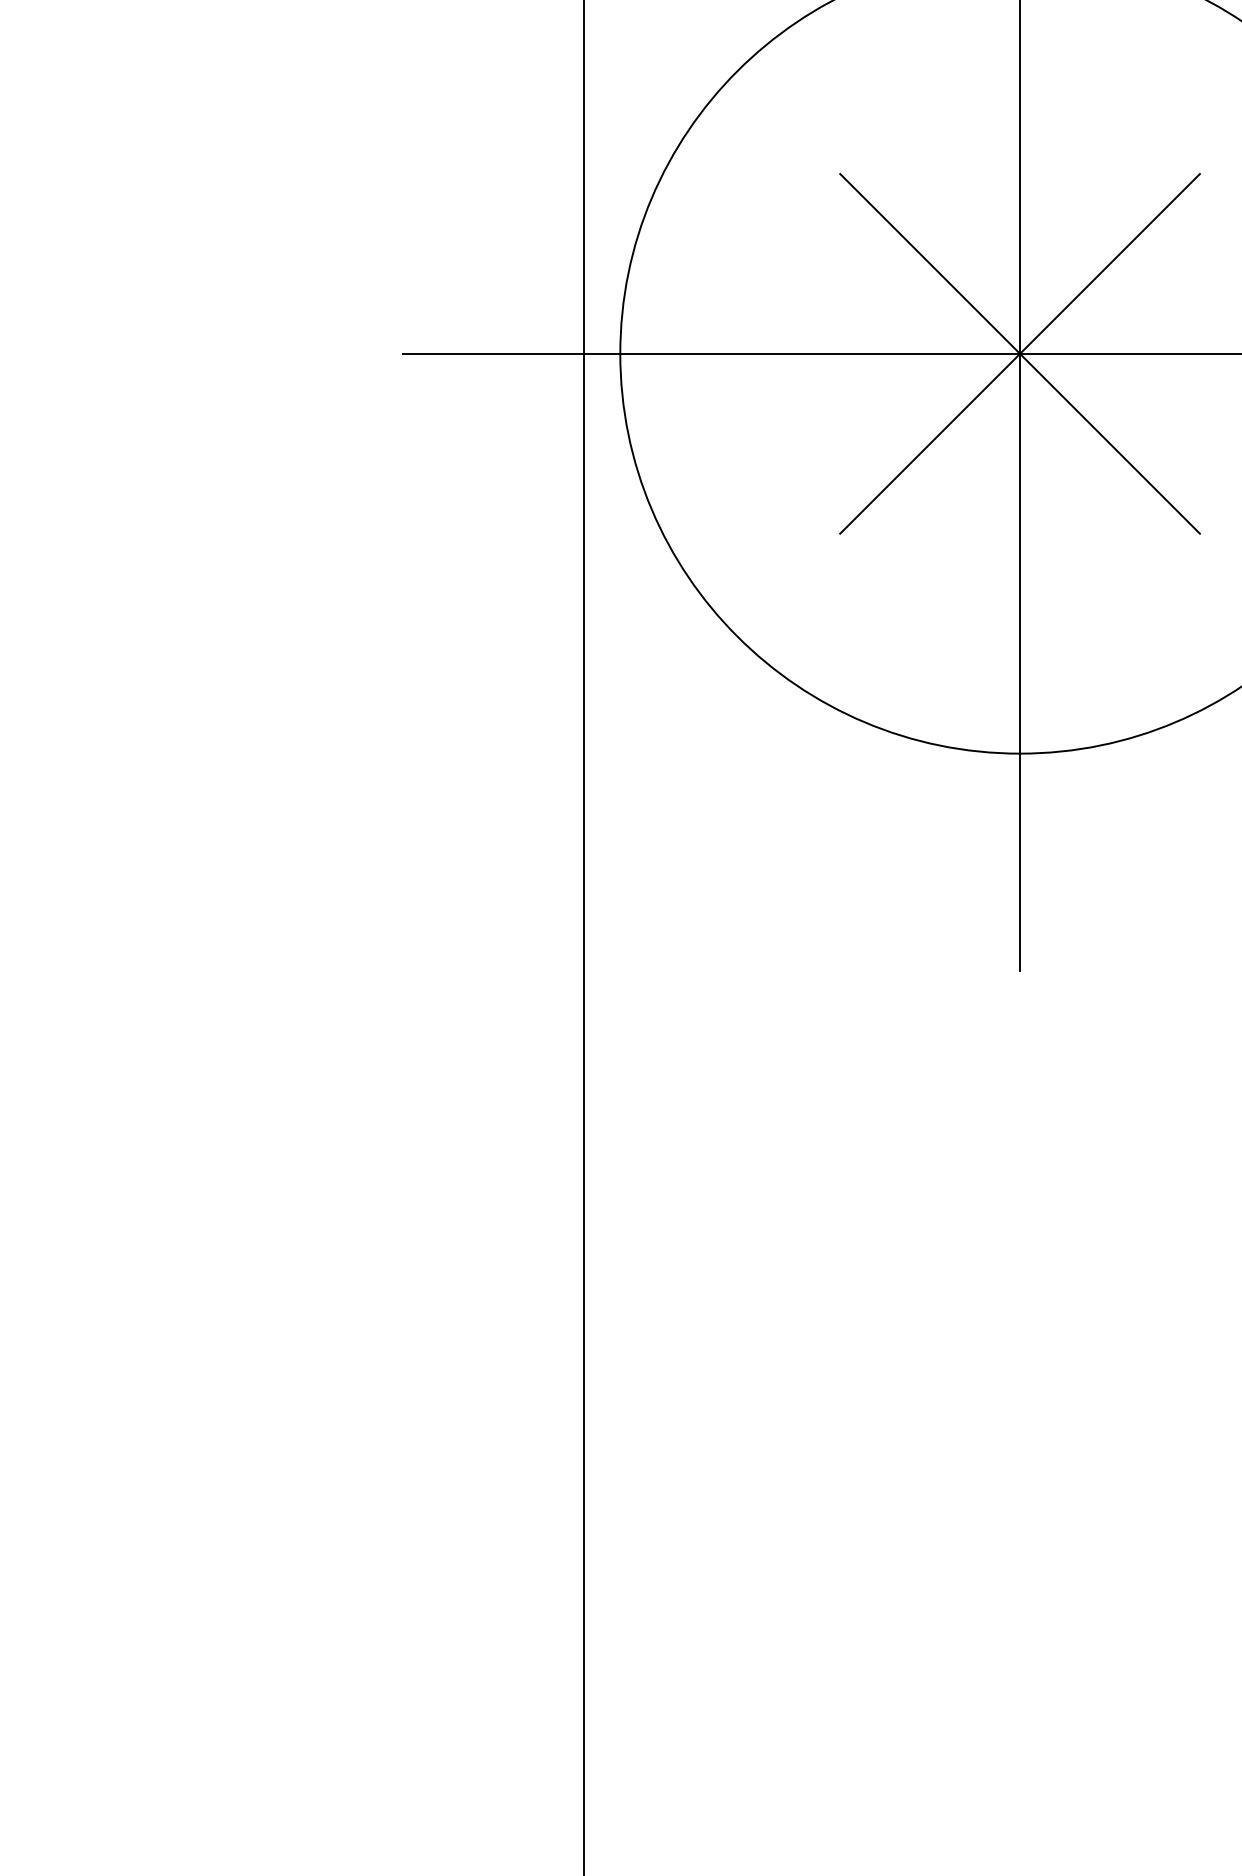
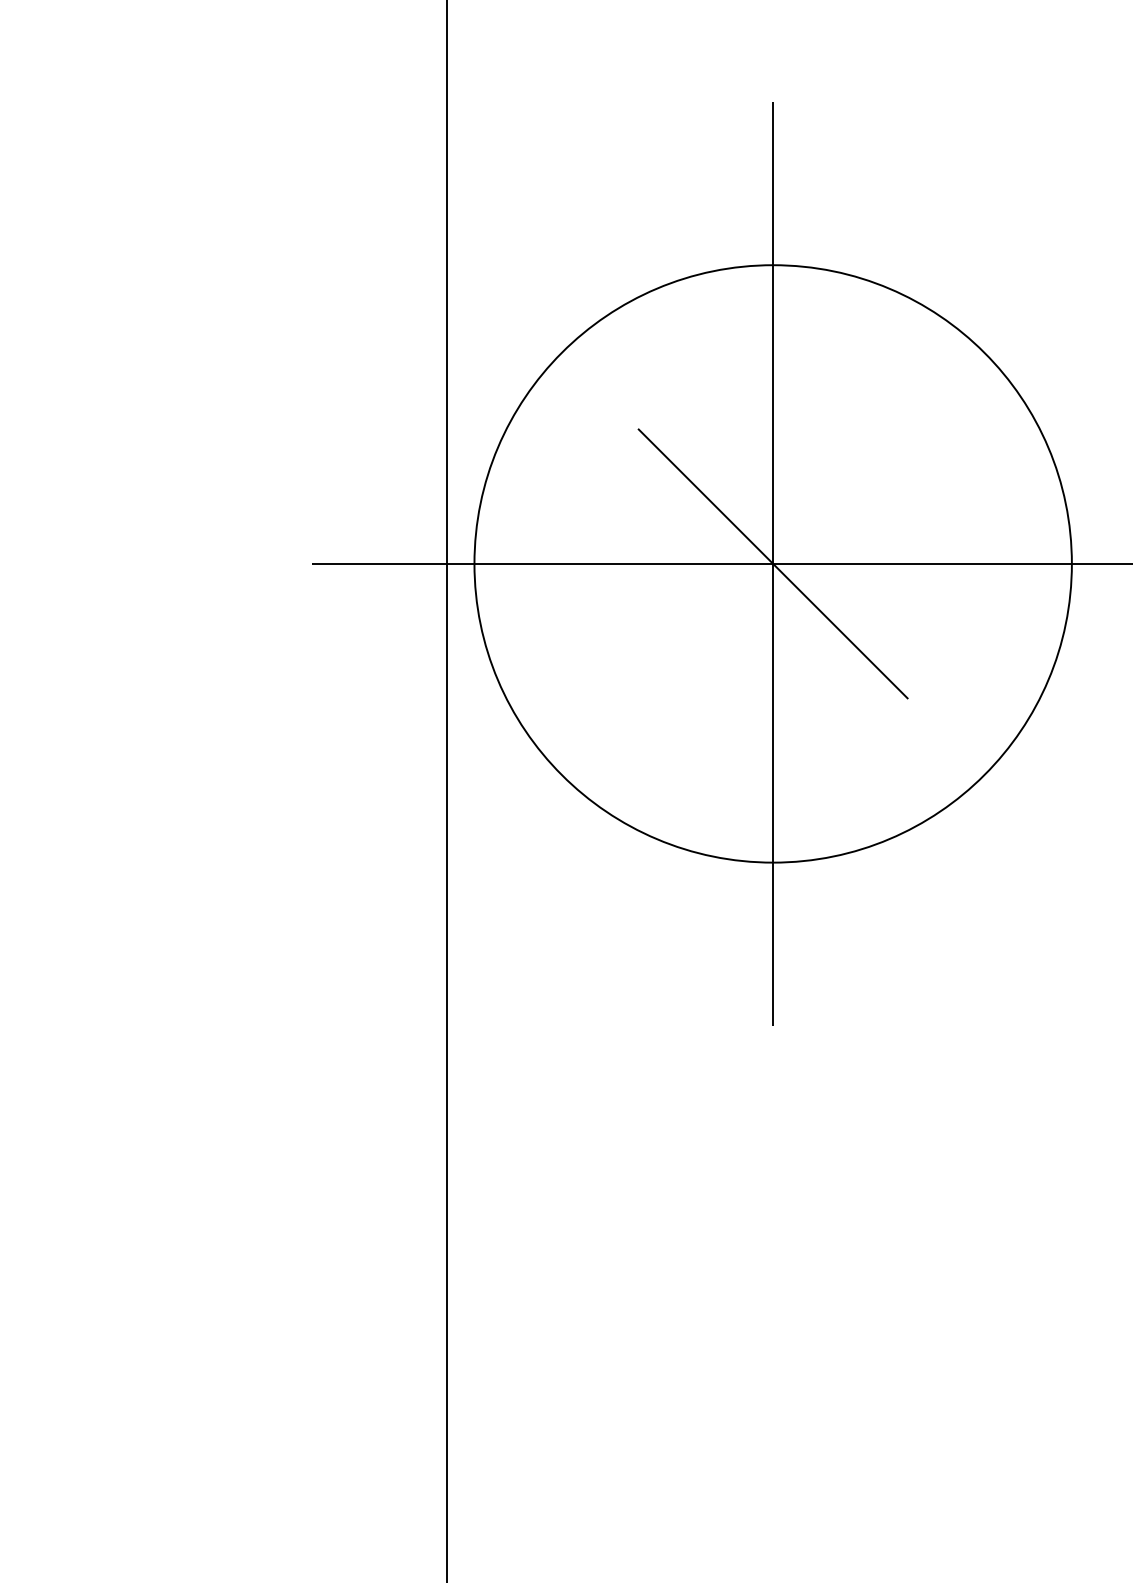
line: (1019, 353) -> (772, 563), removed

